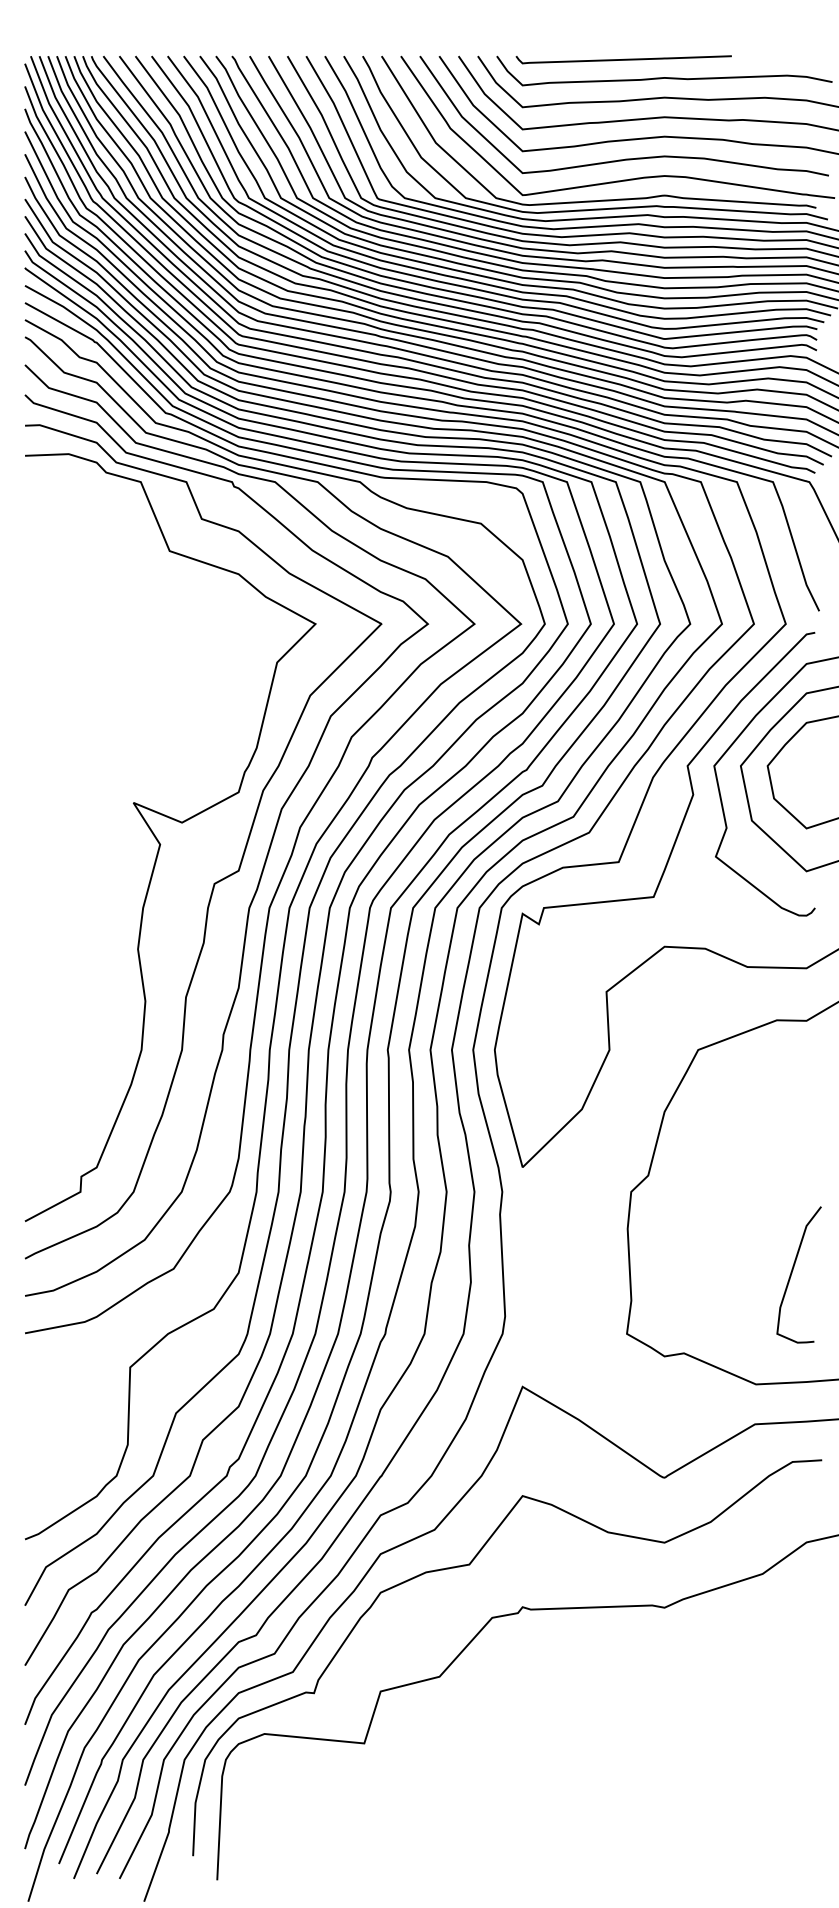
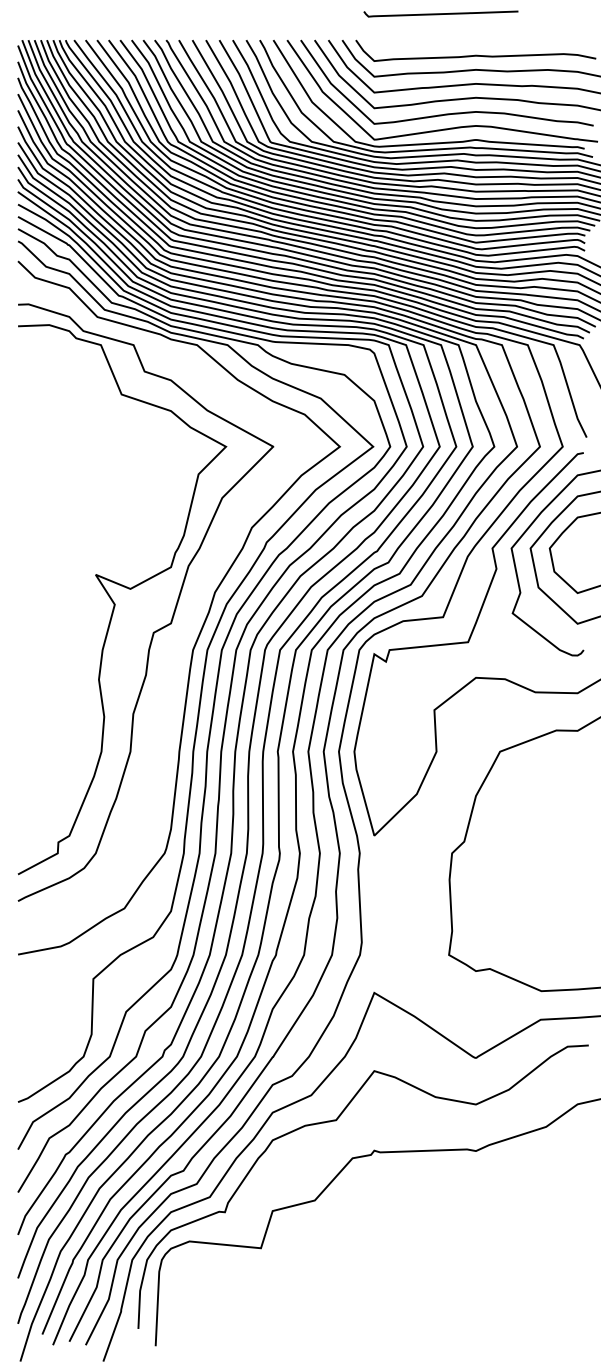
curve: (623, 59) -> (440, 13), moved
curve: (265, 857) -> (190, 613), removed
curve: (792, 1273) -> (567, 911), removed

